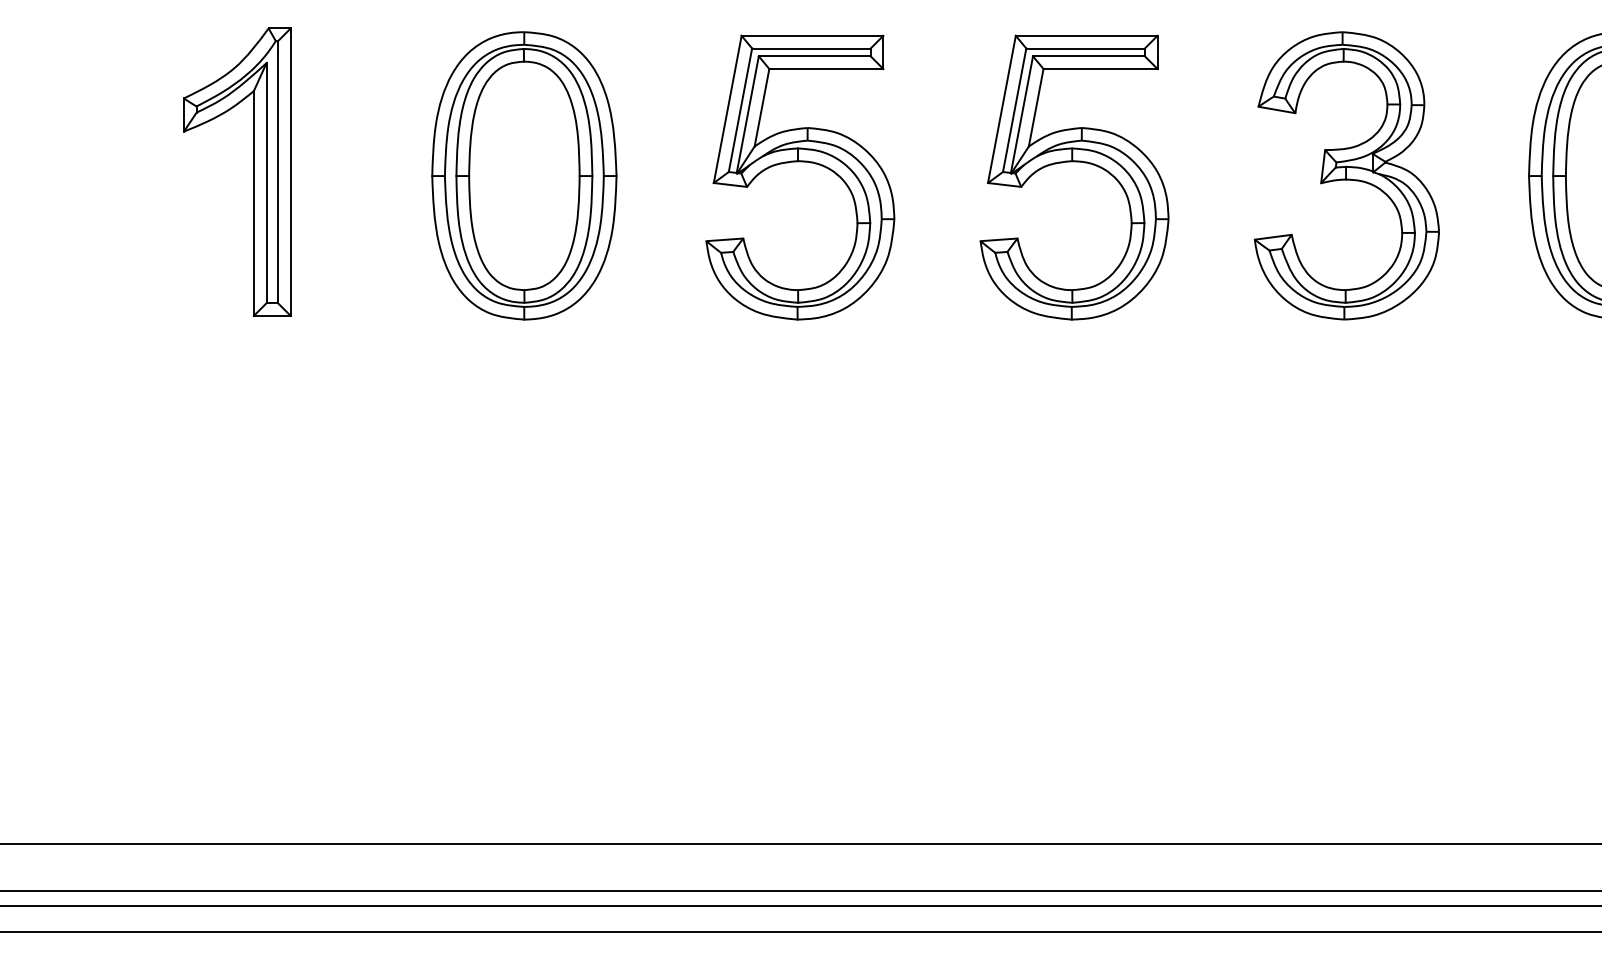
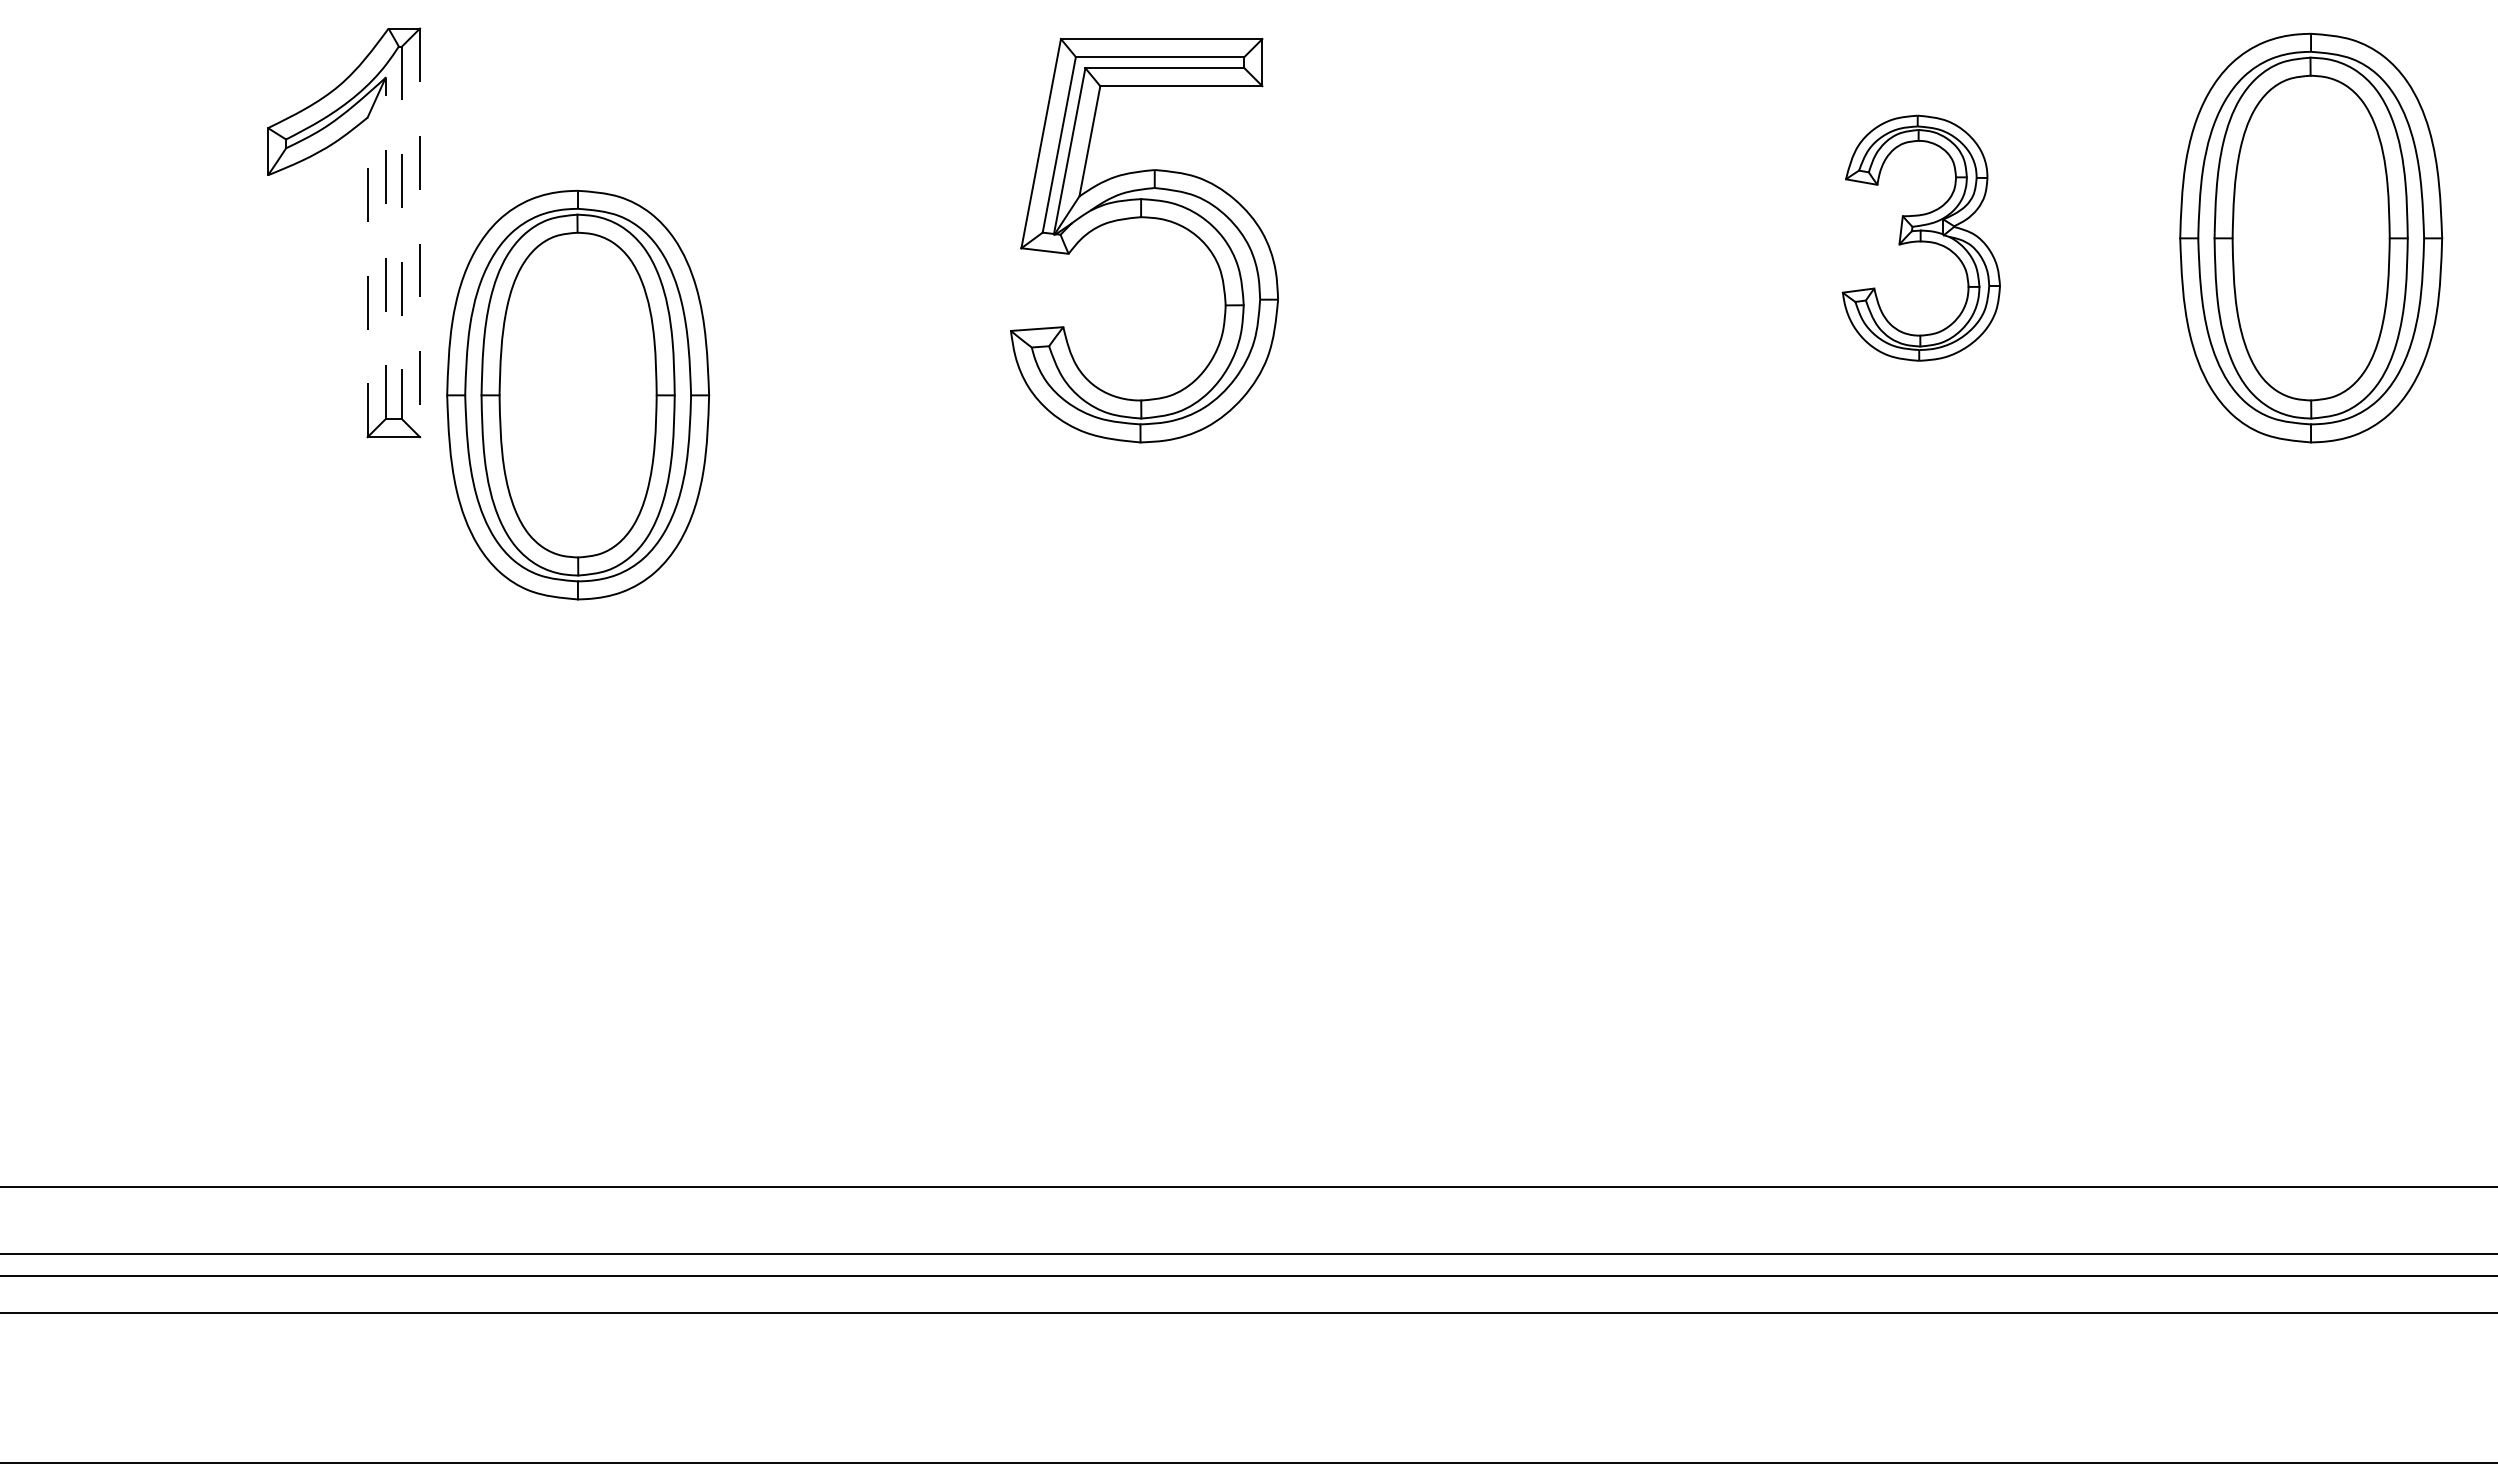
part: (1074, 162) -> (1533, 218), removed
line: (278, 172) -> (402, 233), solid -> dashed
line: (291, 172) -> (420, 233), solid -> dashed
part: (524, 175) -> (578, 394), moved
part: (1347, 176) -> (1921, 238), size x0.6
line: (266, 183) -> (385, 248), solid -> dashed
line: (253, 203) -> (367, 277), solid -> dashed

